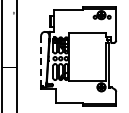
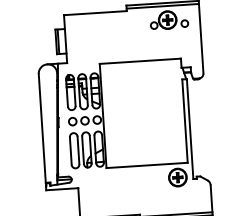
line: (41, 61) -> (43, 129), dashed -> solid

